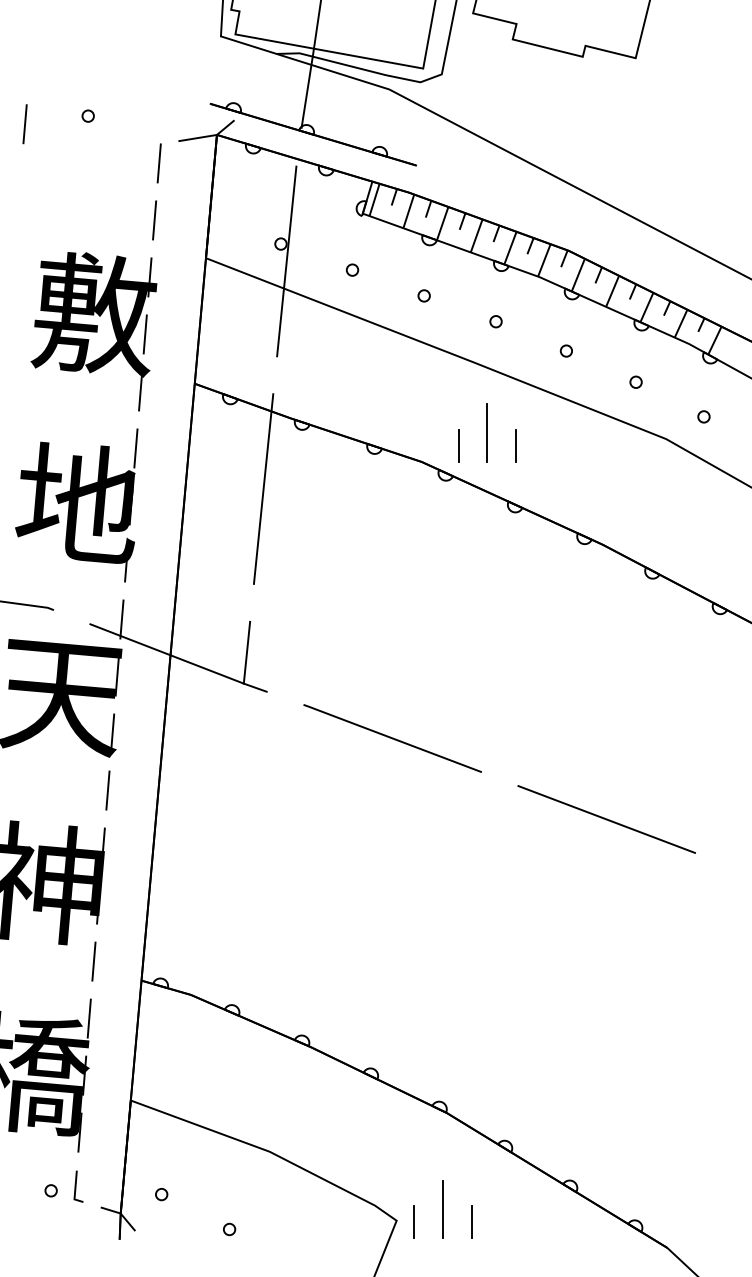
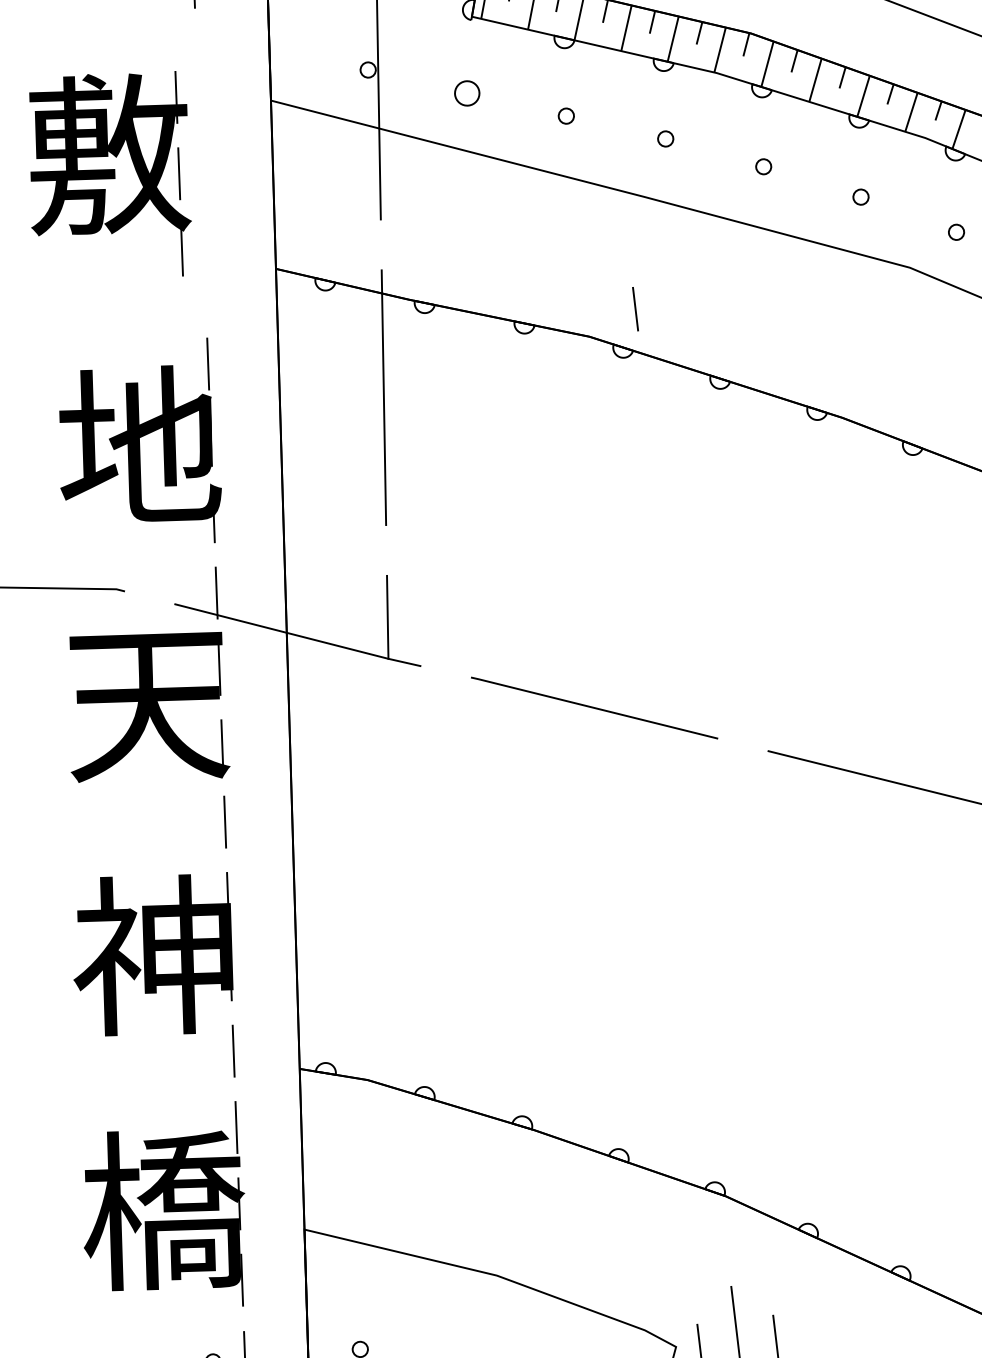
line: (154, 220) -> (196, 58), removed
circle: (352, 269) -> (467, 92), size x1.6
part: (93, 331) -> (110, 178), moved
line: (486, 432) -> (670, 287), removed
line: (515, 445) -> (711, 300), removed

